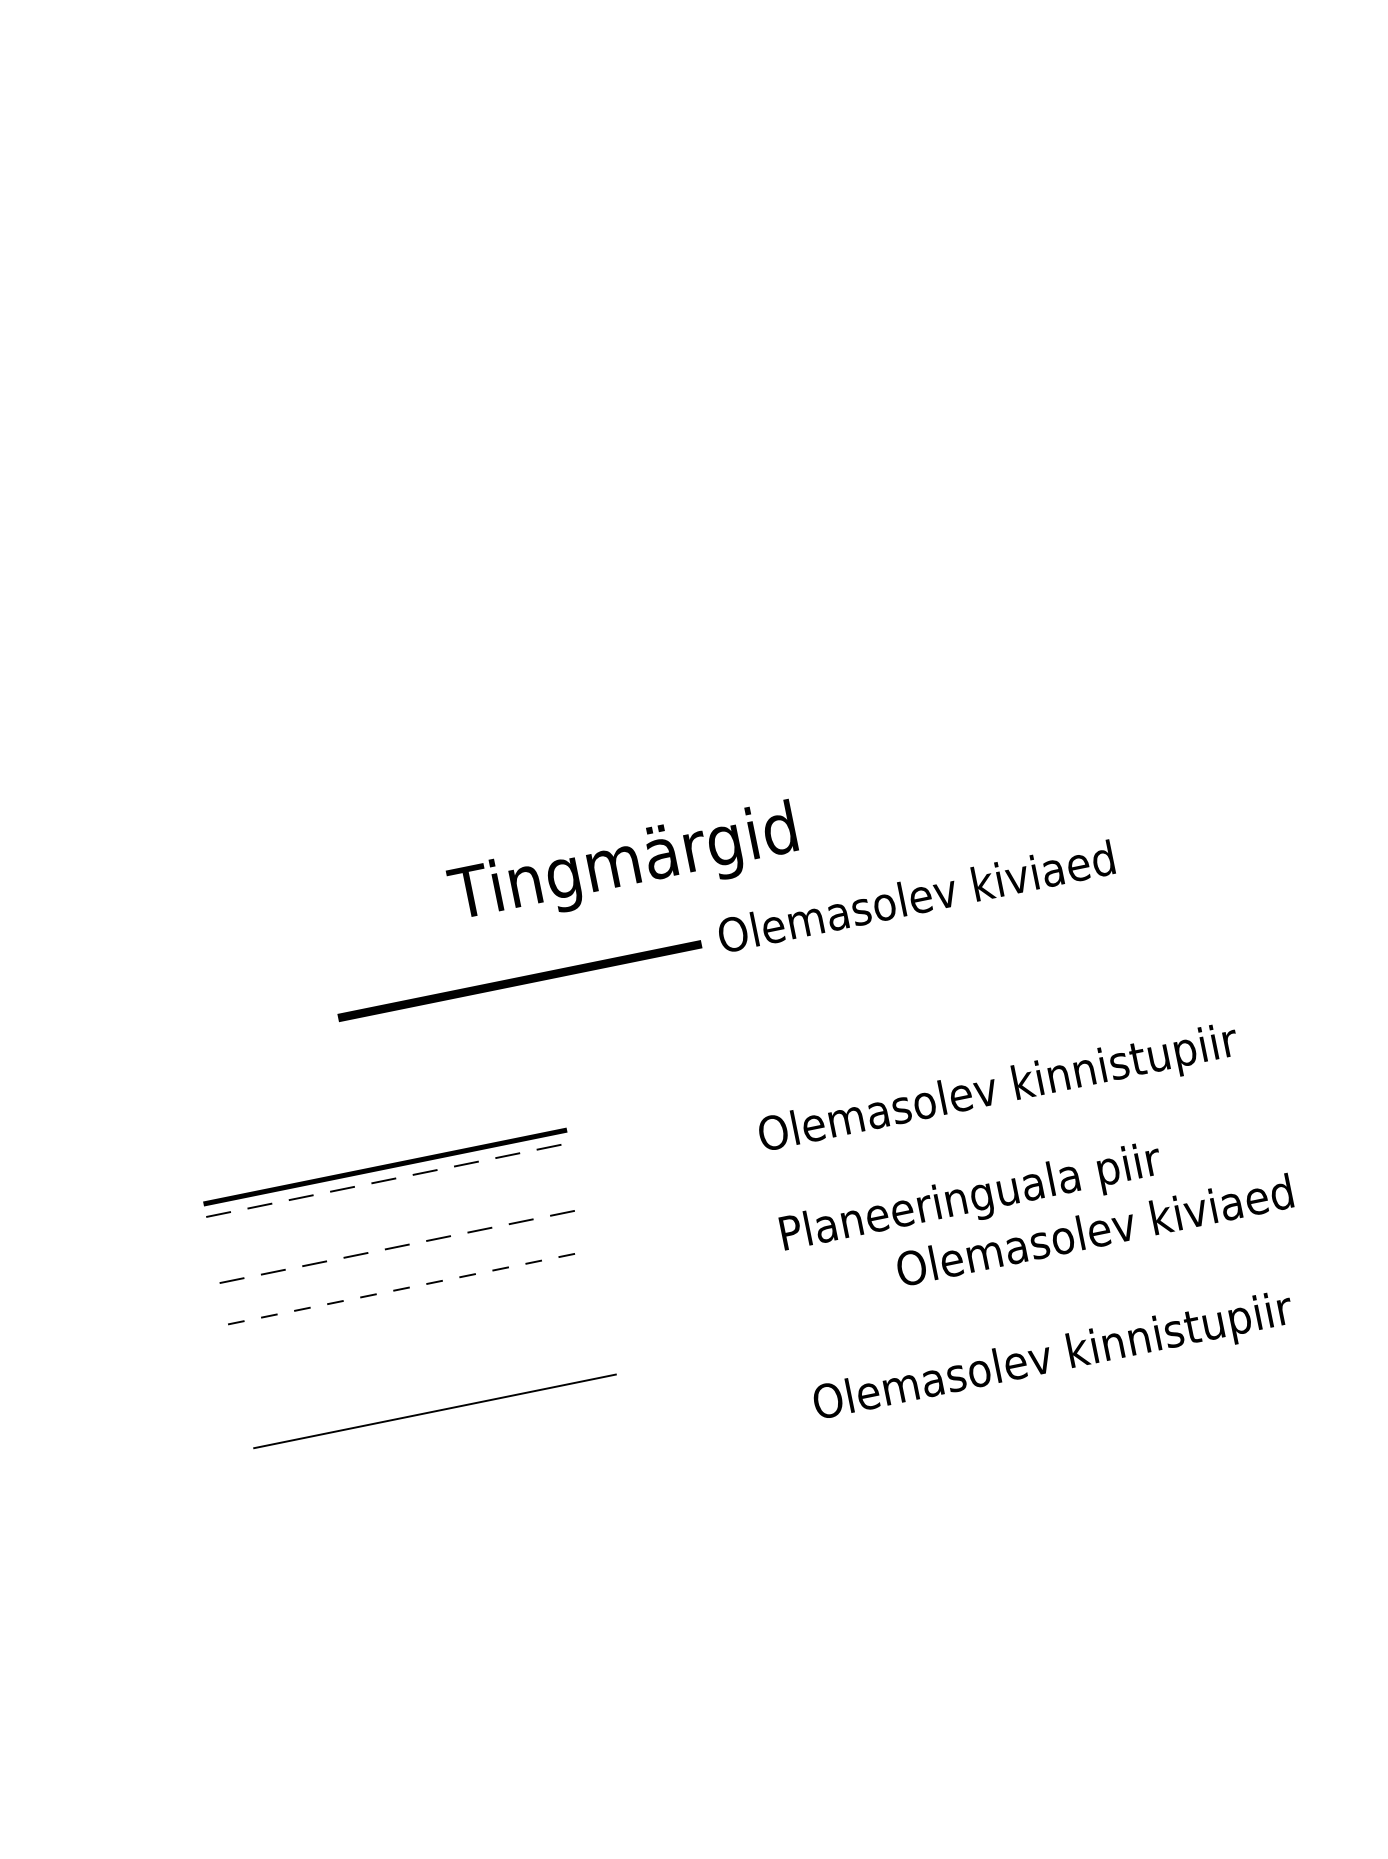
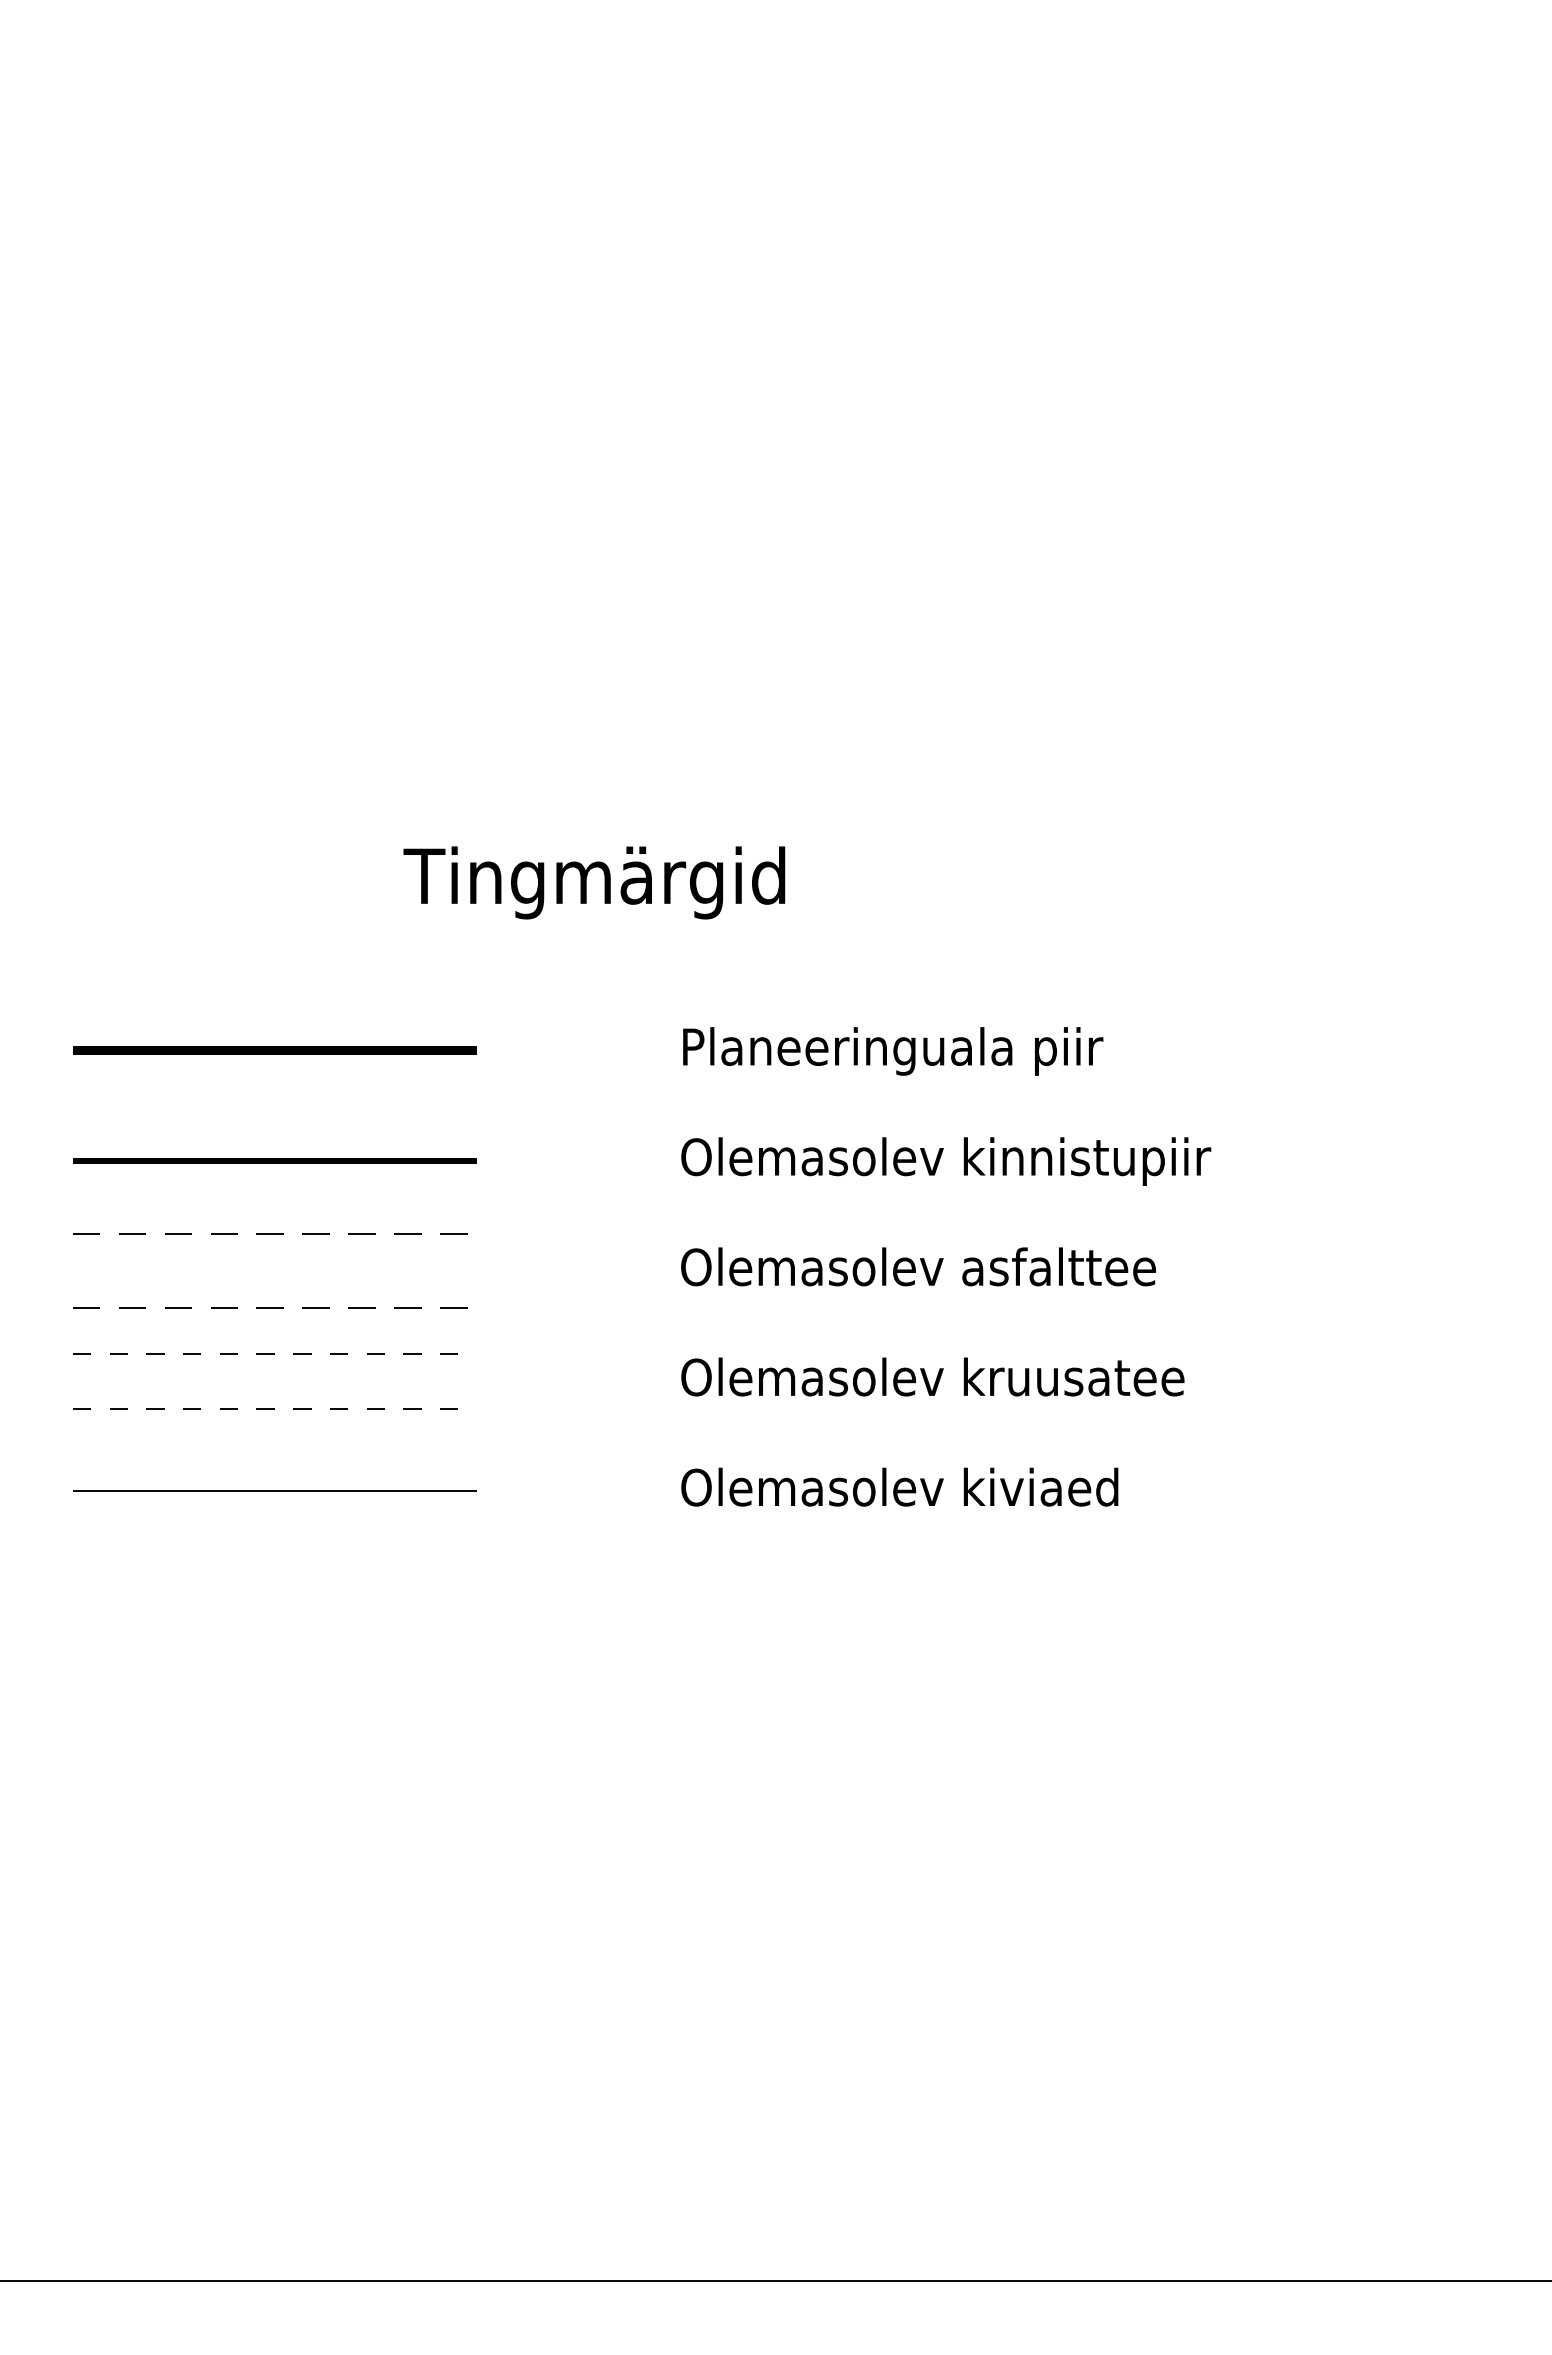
text: (623, 866) -> (594, 882), moved
text: (916, 901) -> (899, 1051), Olemasolev kiviaed -> Planeeringuala piir
line: (519, 980) -> (274, 1050), moved
text: (1125, 1064) -> (1086, 1271), Olemasolev kinnistupiir -> Olemasolev asfalttee
line: (384, 1166) -> (274, 1160), moved
text: (1006, 1192) -> (932, 1381), Planeeringuala piir -> Olemasolev kruusatee
text: (1094, 1229) -> (899, 1486), moved
line: (411, 1338) -> (265, 1408), added
text: (1053, 1358) -> (946, 1161), moved

